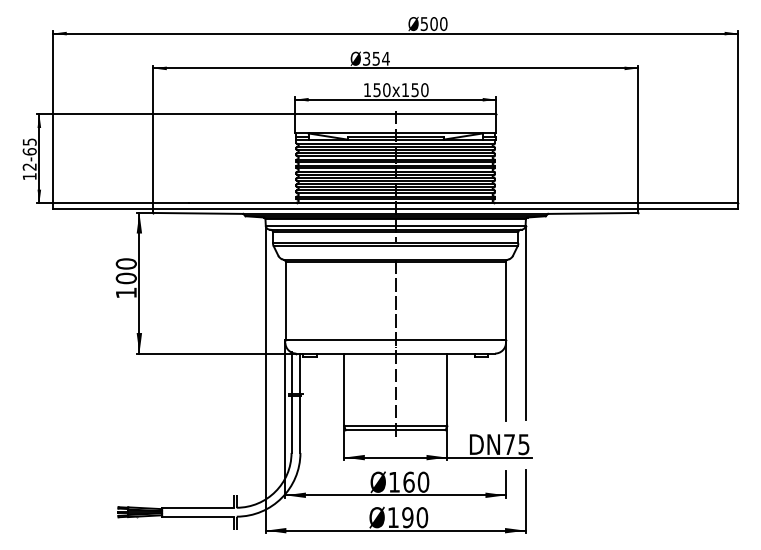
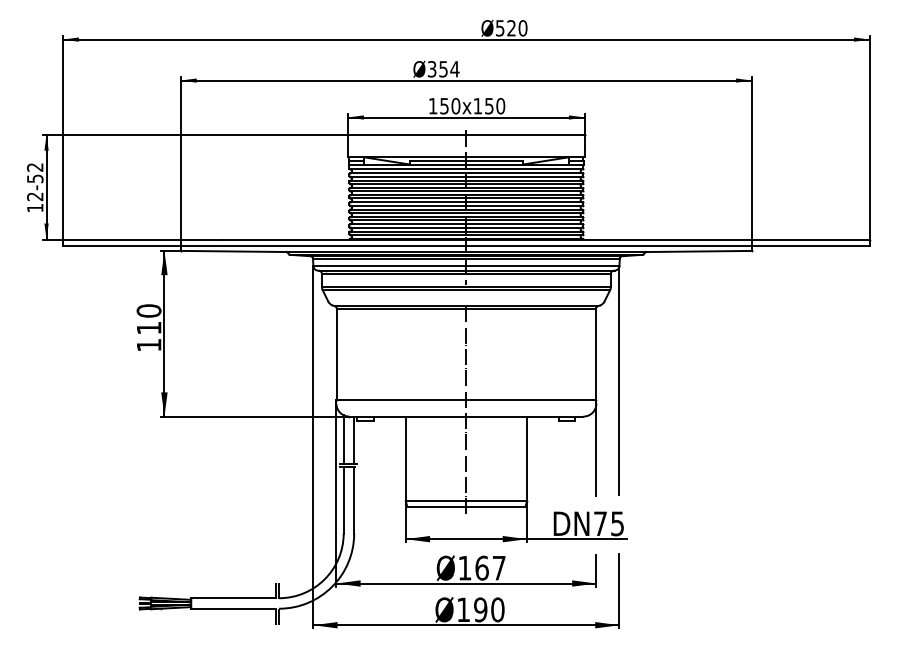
text: (433, 24) -> (511, 28), 500 -> 520
text: (29, 147) -> (35, 173), 12-65 -> 12-52
text: (125, 277) -> (148, 327), 100 -> 110
text: (422, 481) -> (498, 567), 160 -> 167

